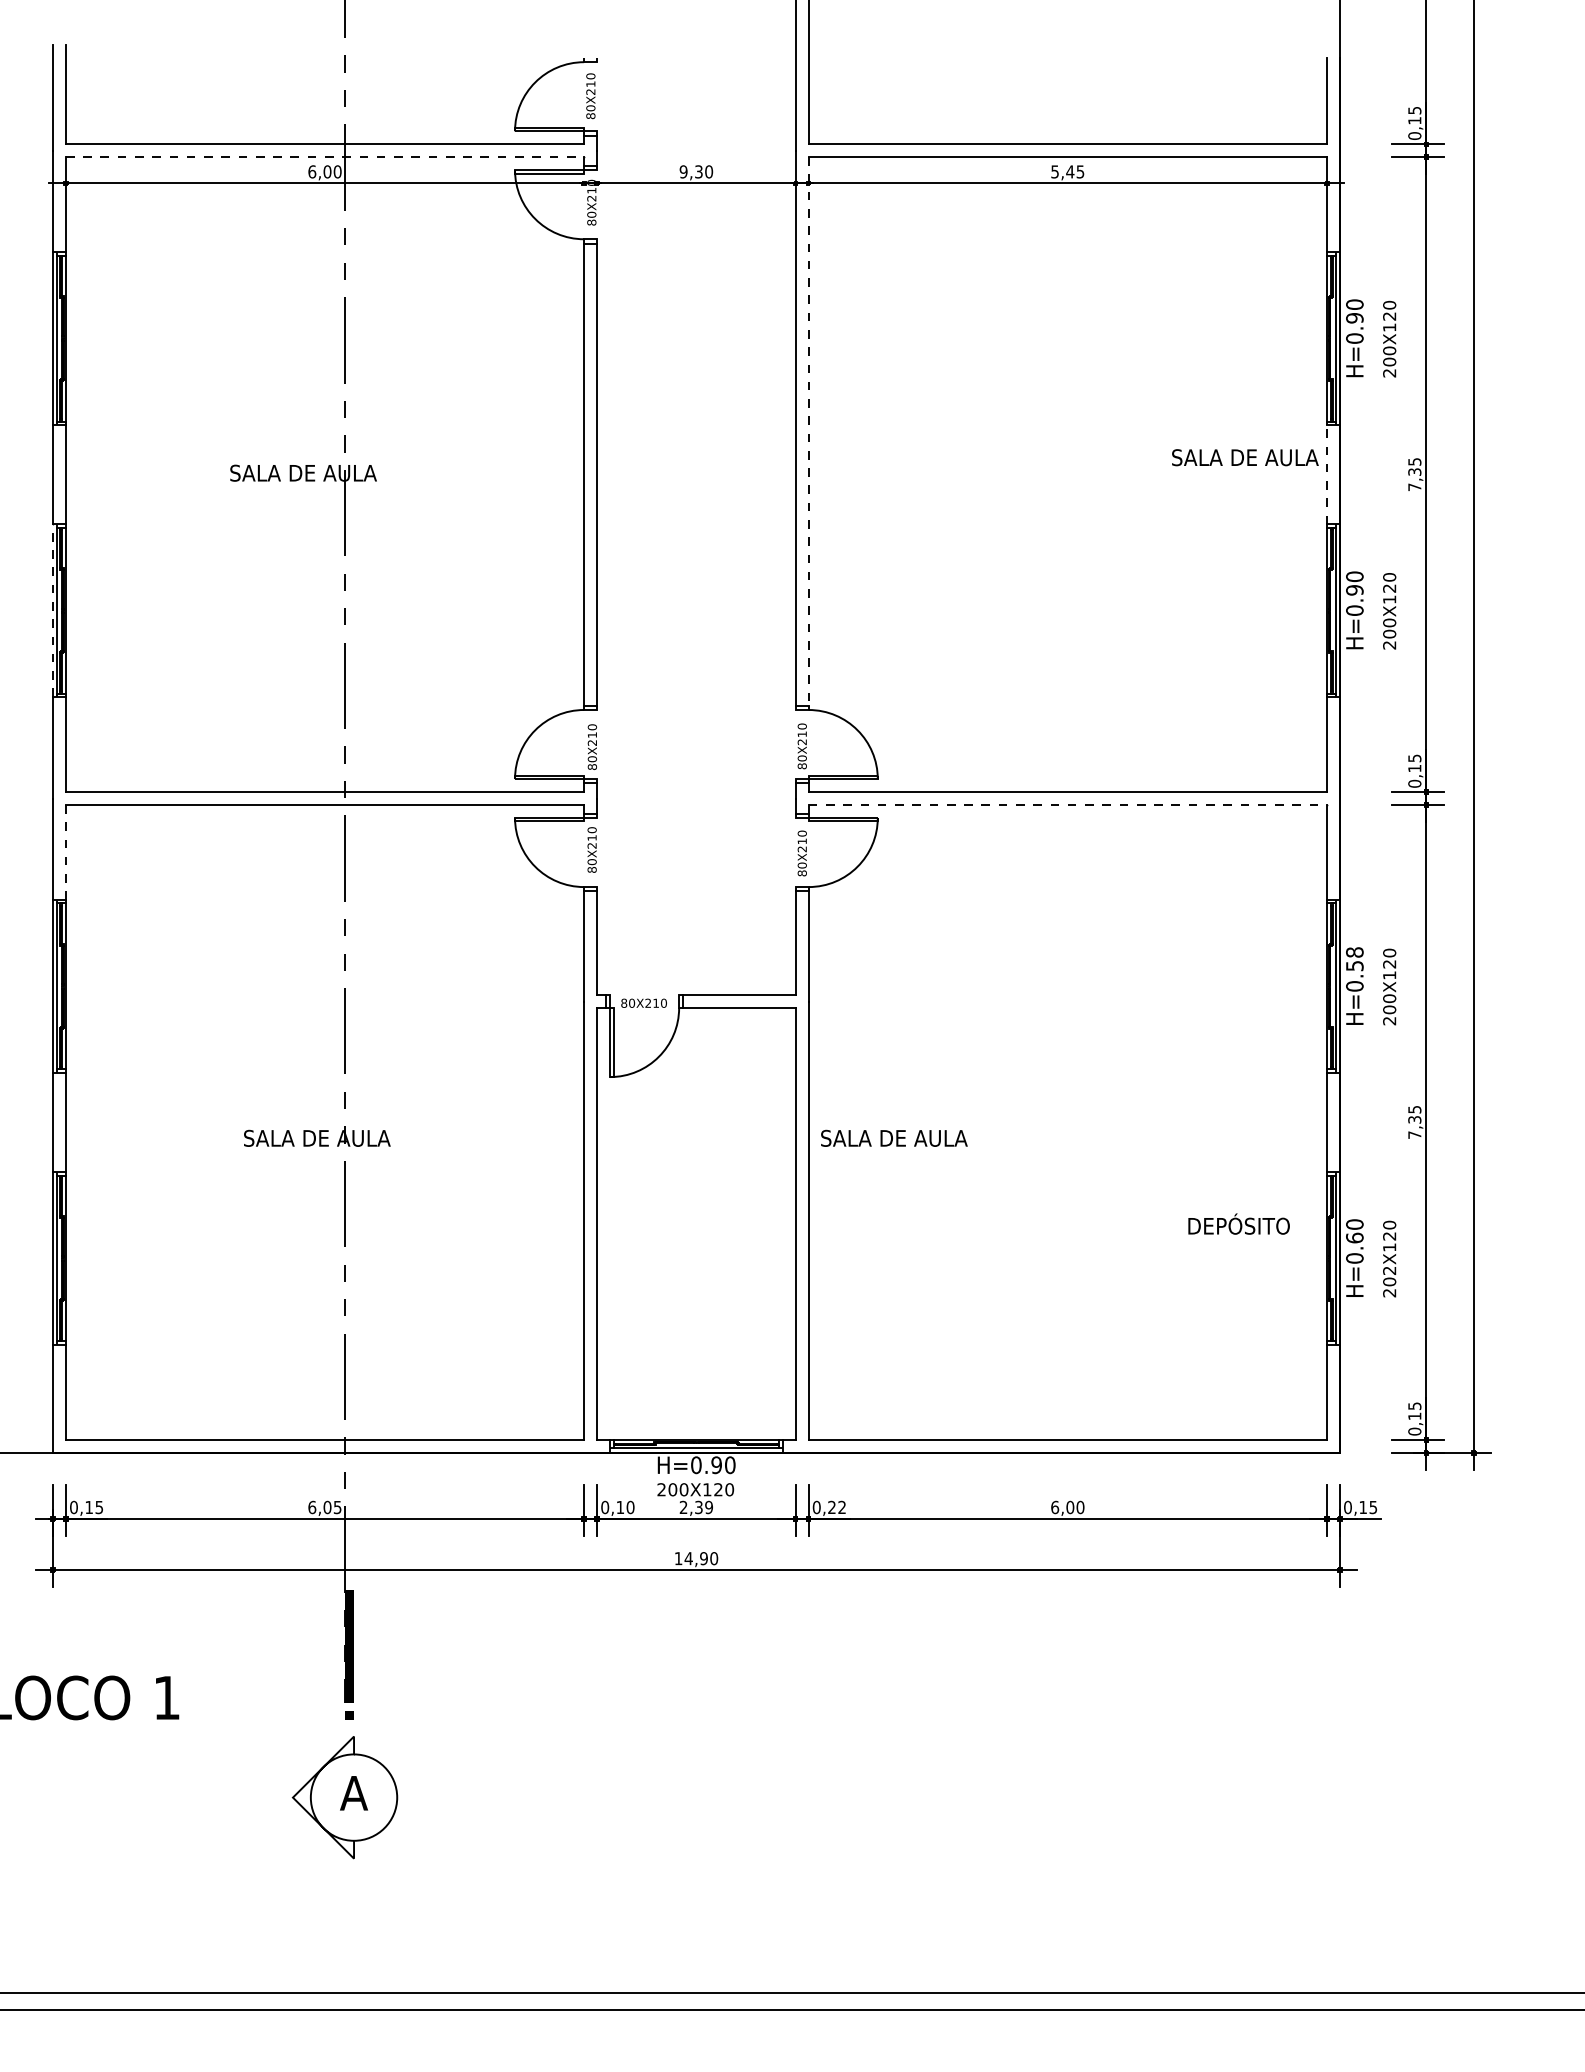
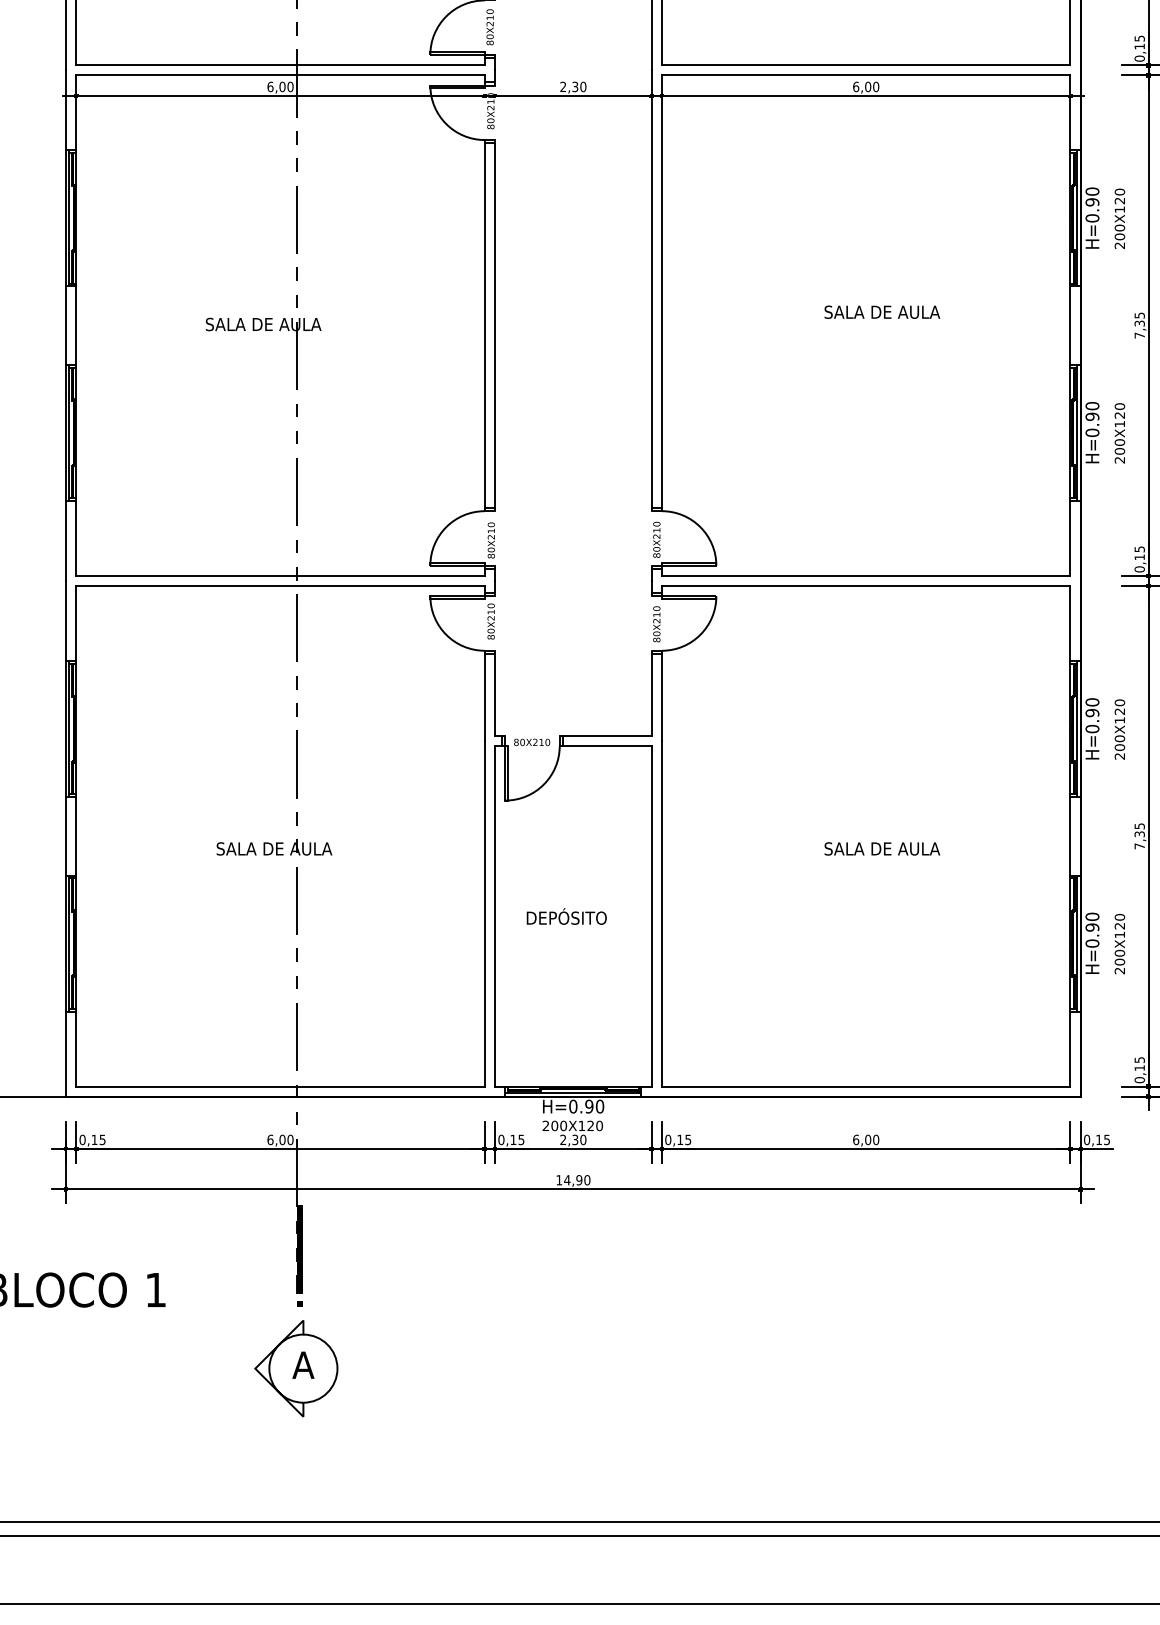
line: (325, 157) -> (280, 75), dashed -> solid
text: (683, 171) -> (563, 86), 9,30 -> 2,30
text: (1067, 171) -> (865, 86), 5,45 -> 6,00
line: (808, 431) -> (661, 291), dashed -> solid
text: (1245, 457) -> (882, 312), moved
line: (1326, 474) -> (1070, 325), dashed -> solid
line: (52, 610) -> (65, 432), dashed -> solid
line: (1068, 805) -> (866, 586), dashed -> solid
line: (65, 852) -> (75, 623), dashed -> solid
text: (1354, 959) -> (1092, 707), H=0.58 -> H=0.90
text: (894, 1137) -> (882, 848), moved
text: (1238, 1223) -> (566, 916), moved
text: (1354, 1237) -> (1092, 927), H=0.60 -> H=0.90
text: (1389, 1270) -> (1119, 953), 202X120 -> 200X120
text: (337, 1507) -> (290, 1139), 6,05 -> 6,00
text: (630, 1507) -> (521, 1139), 0,10 -> 0,15
text: (708, 1507) -> (582, 1139), 2,39 -> 2,30
text: (836, 1507) -> (683, 1139), 0,22 -> 0,15

